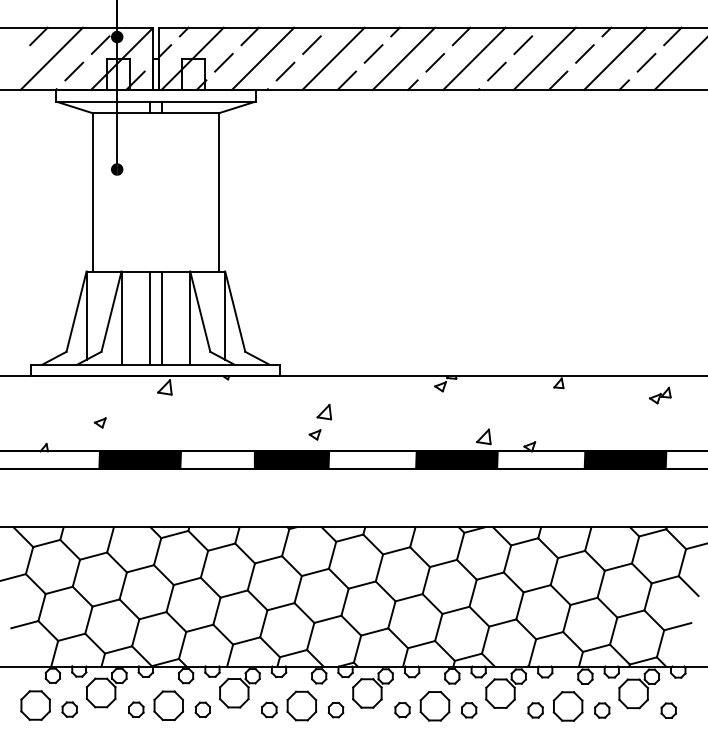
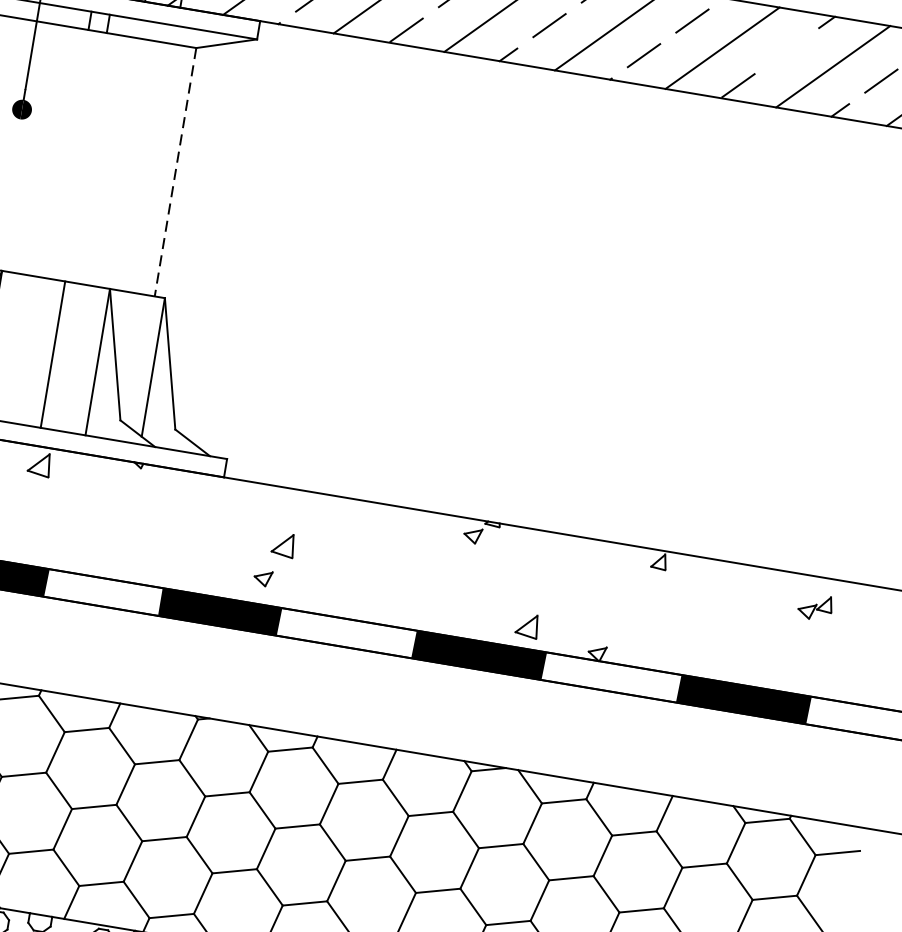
line: (584, 53) -> (786, 50), removed
line: (218, 192) -> (175, 172), solid -> dashed
line: (150, 317) -> (35, 350), removed

